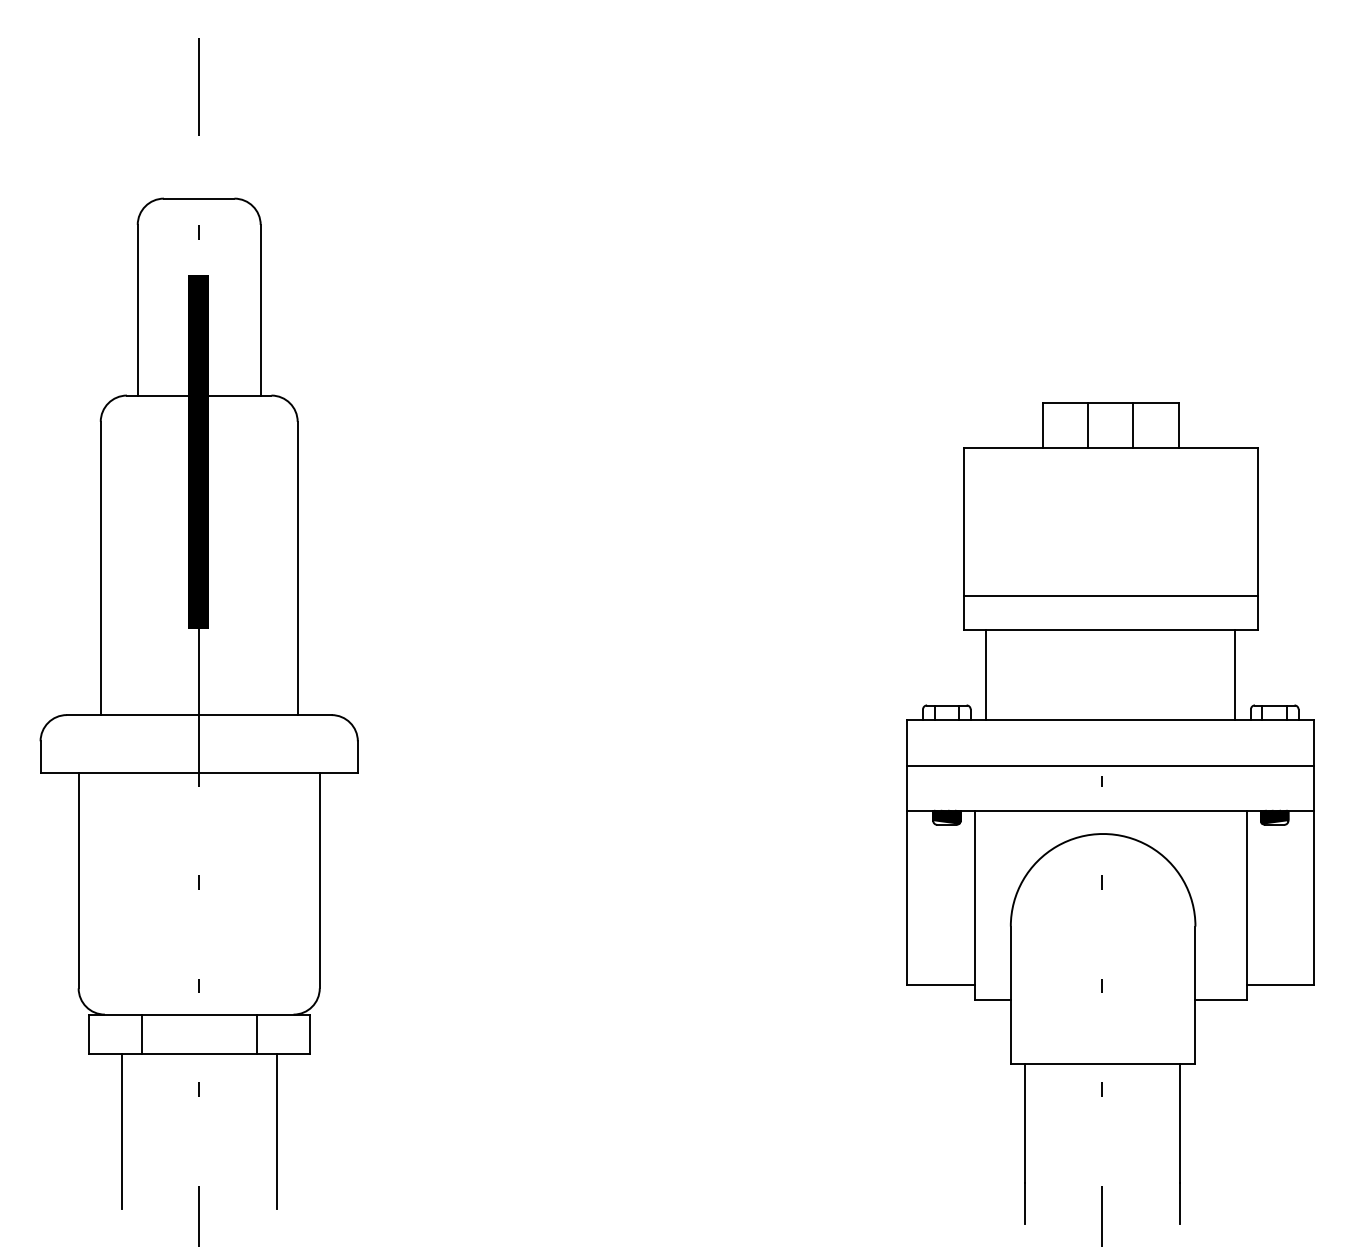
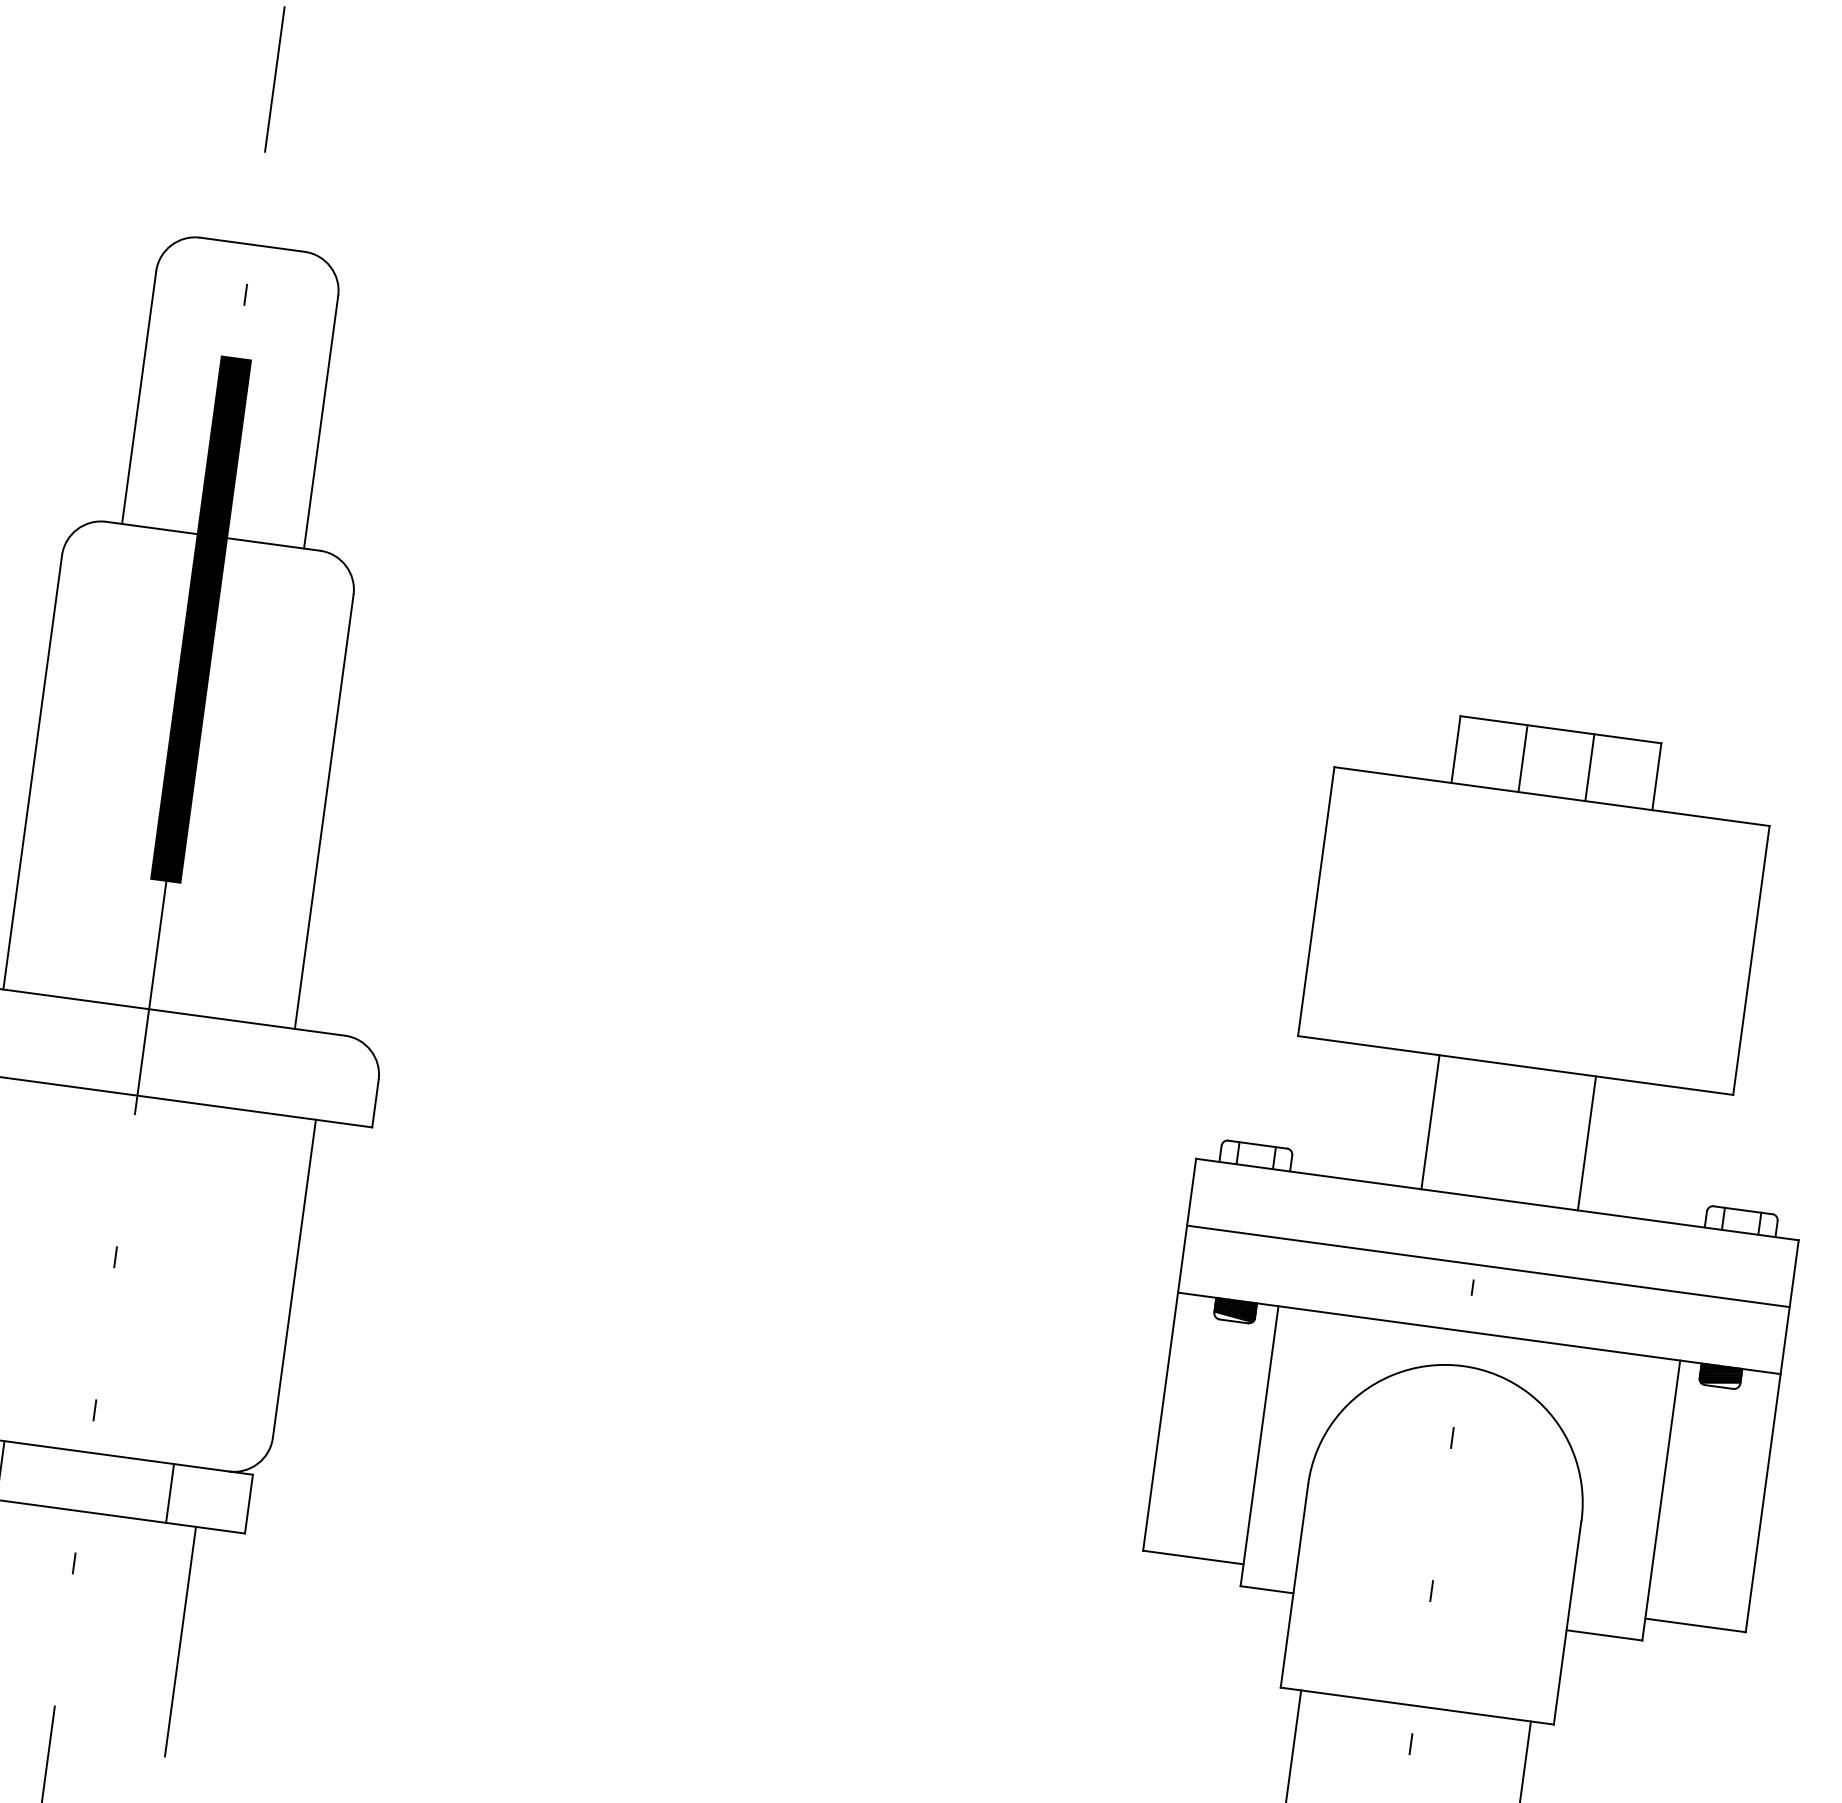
line: (1110, 595) -> (1521, 1014), removed
line: (986, 674) -> (1430, 1121), moved
line: (1235, 674) -> (1587, 1142), moved

